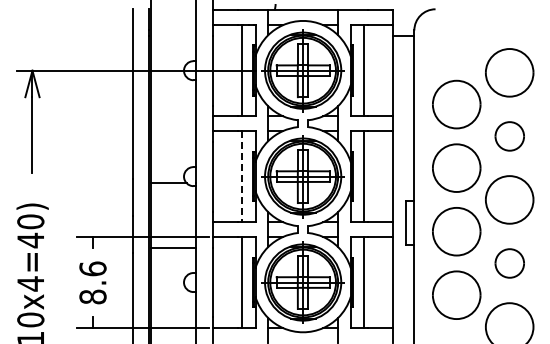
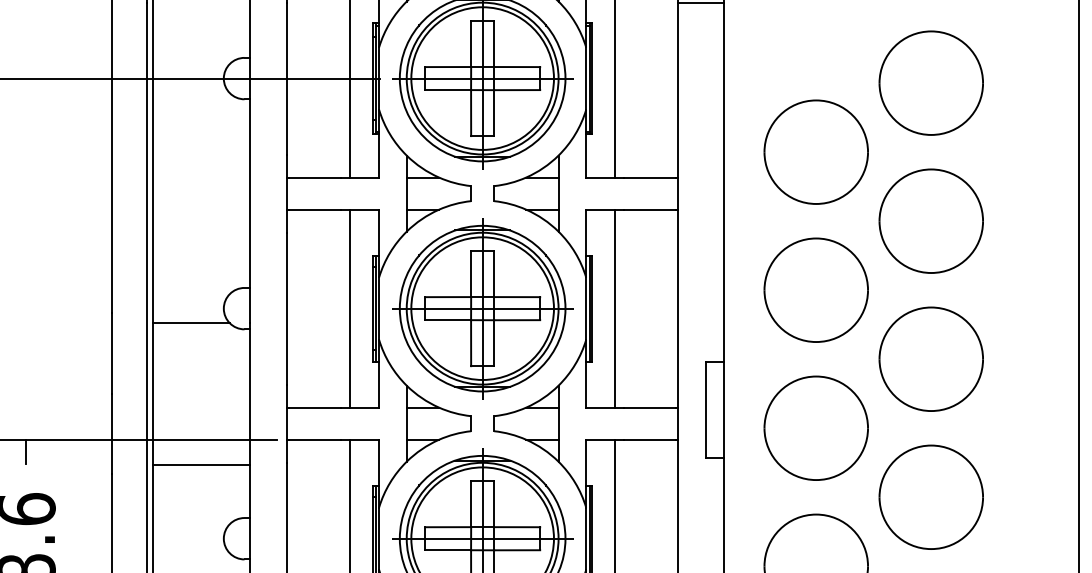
part: (509, 136) -> (930, 221), size x1.67
line: (242, 176) -> (350, 308), dashed -> solid
part: (509, 263) -> (930, 497), size x1.67

